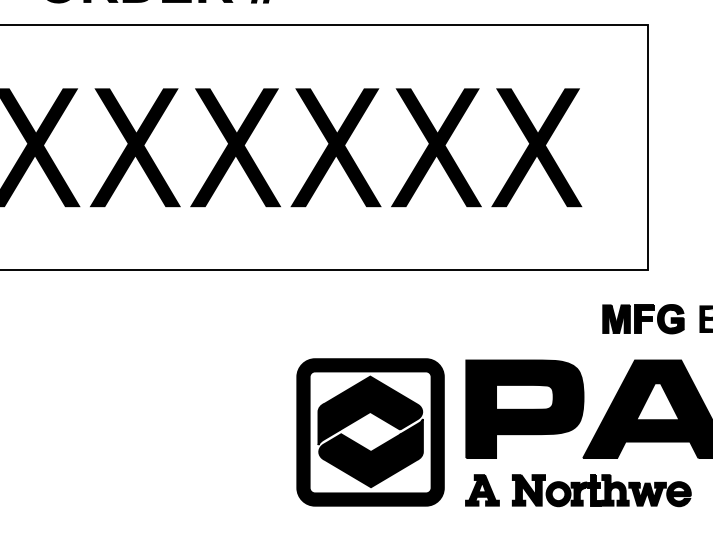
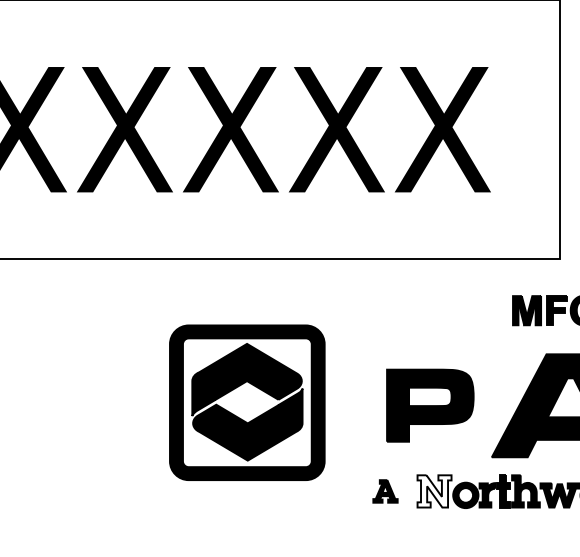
part: (524, 408) -> (429, 404), size x0.7
part: (370, 432) -> (247, 402), moved
part: (482, 490) -> (385, 491), size x0.7
fill: (528, 490) -> (434, 491), removed

